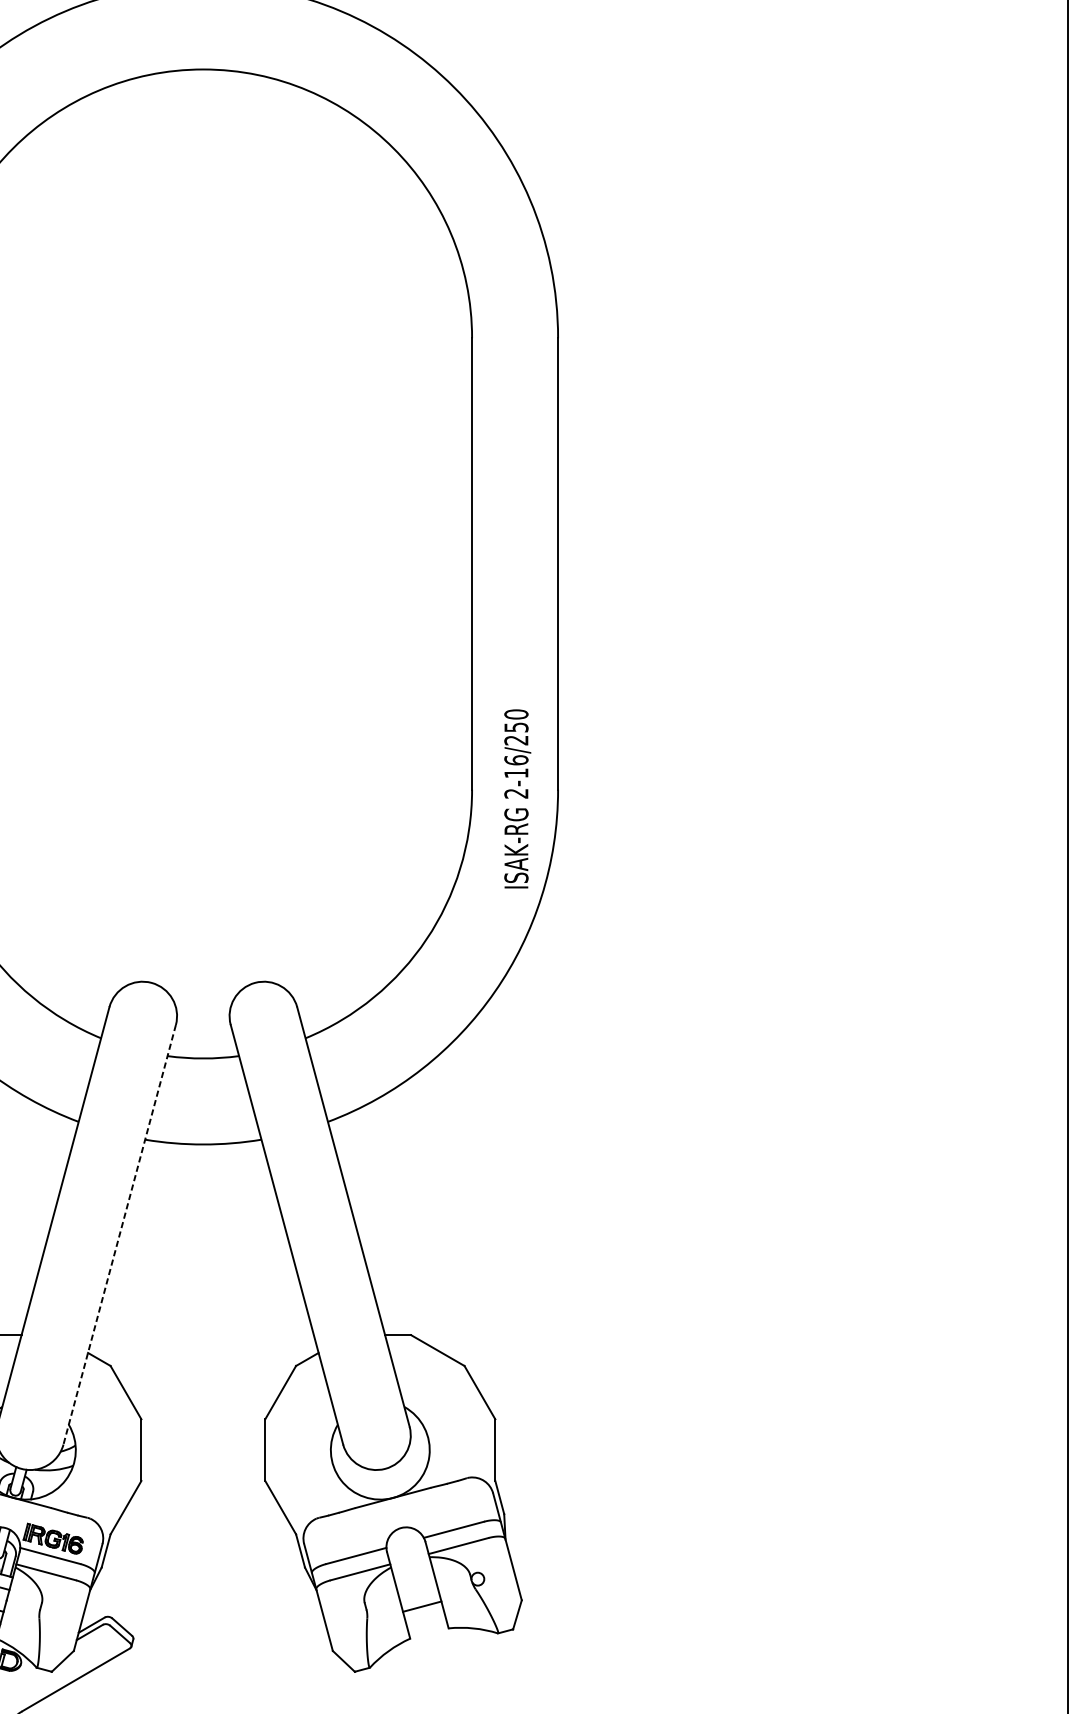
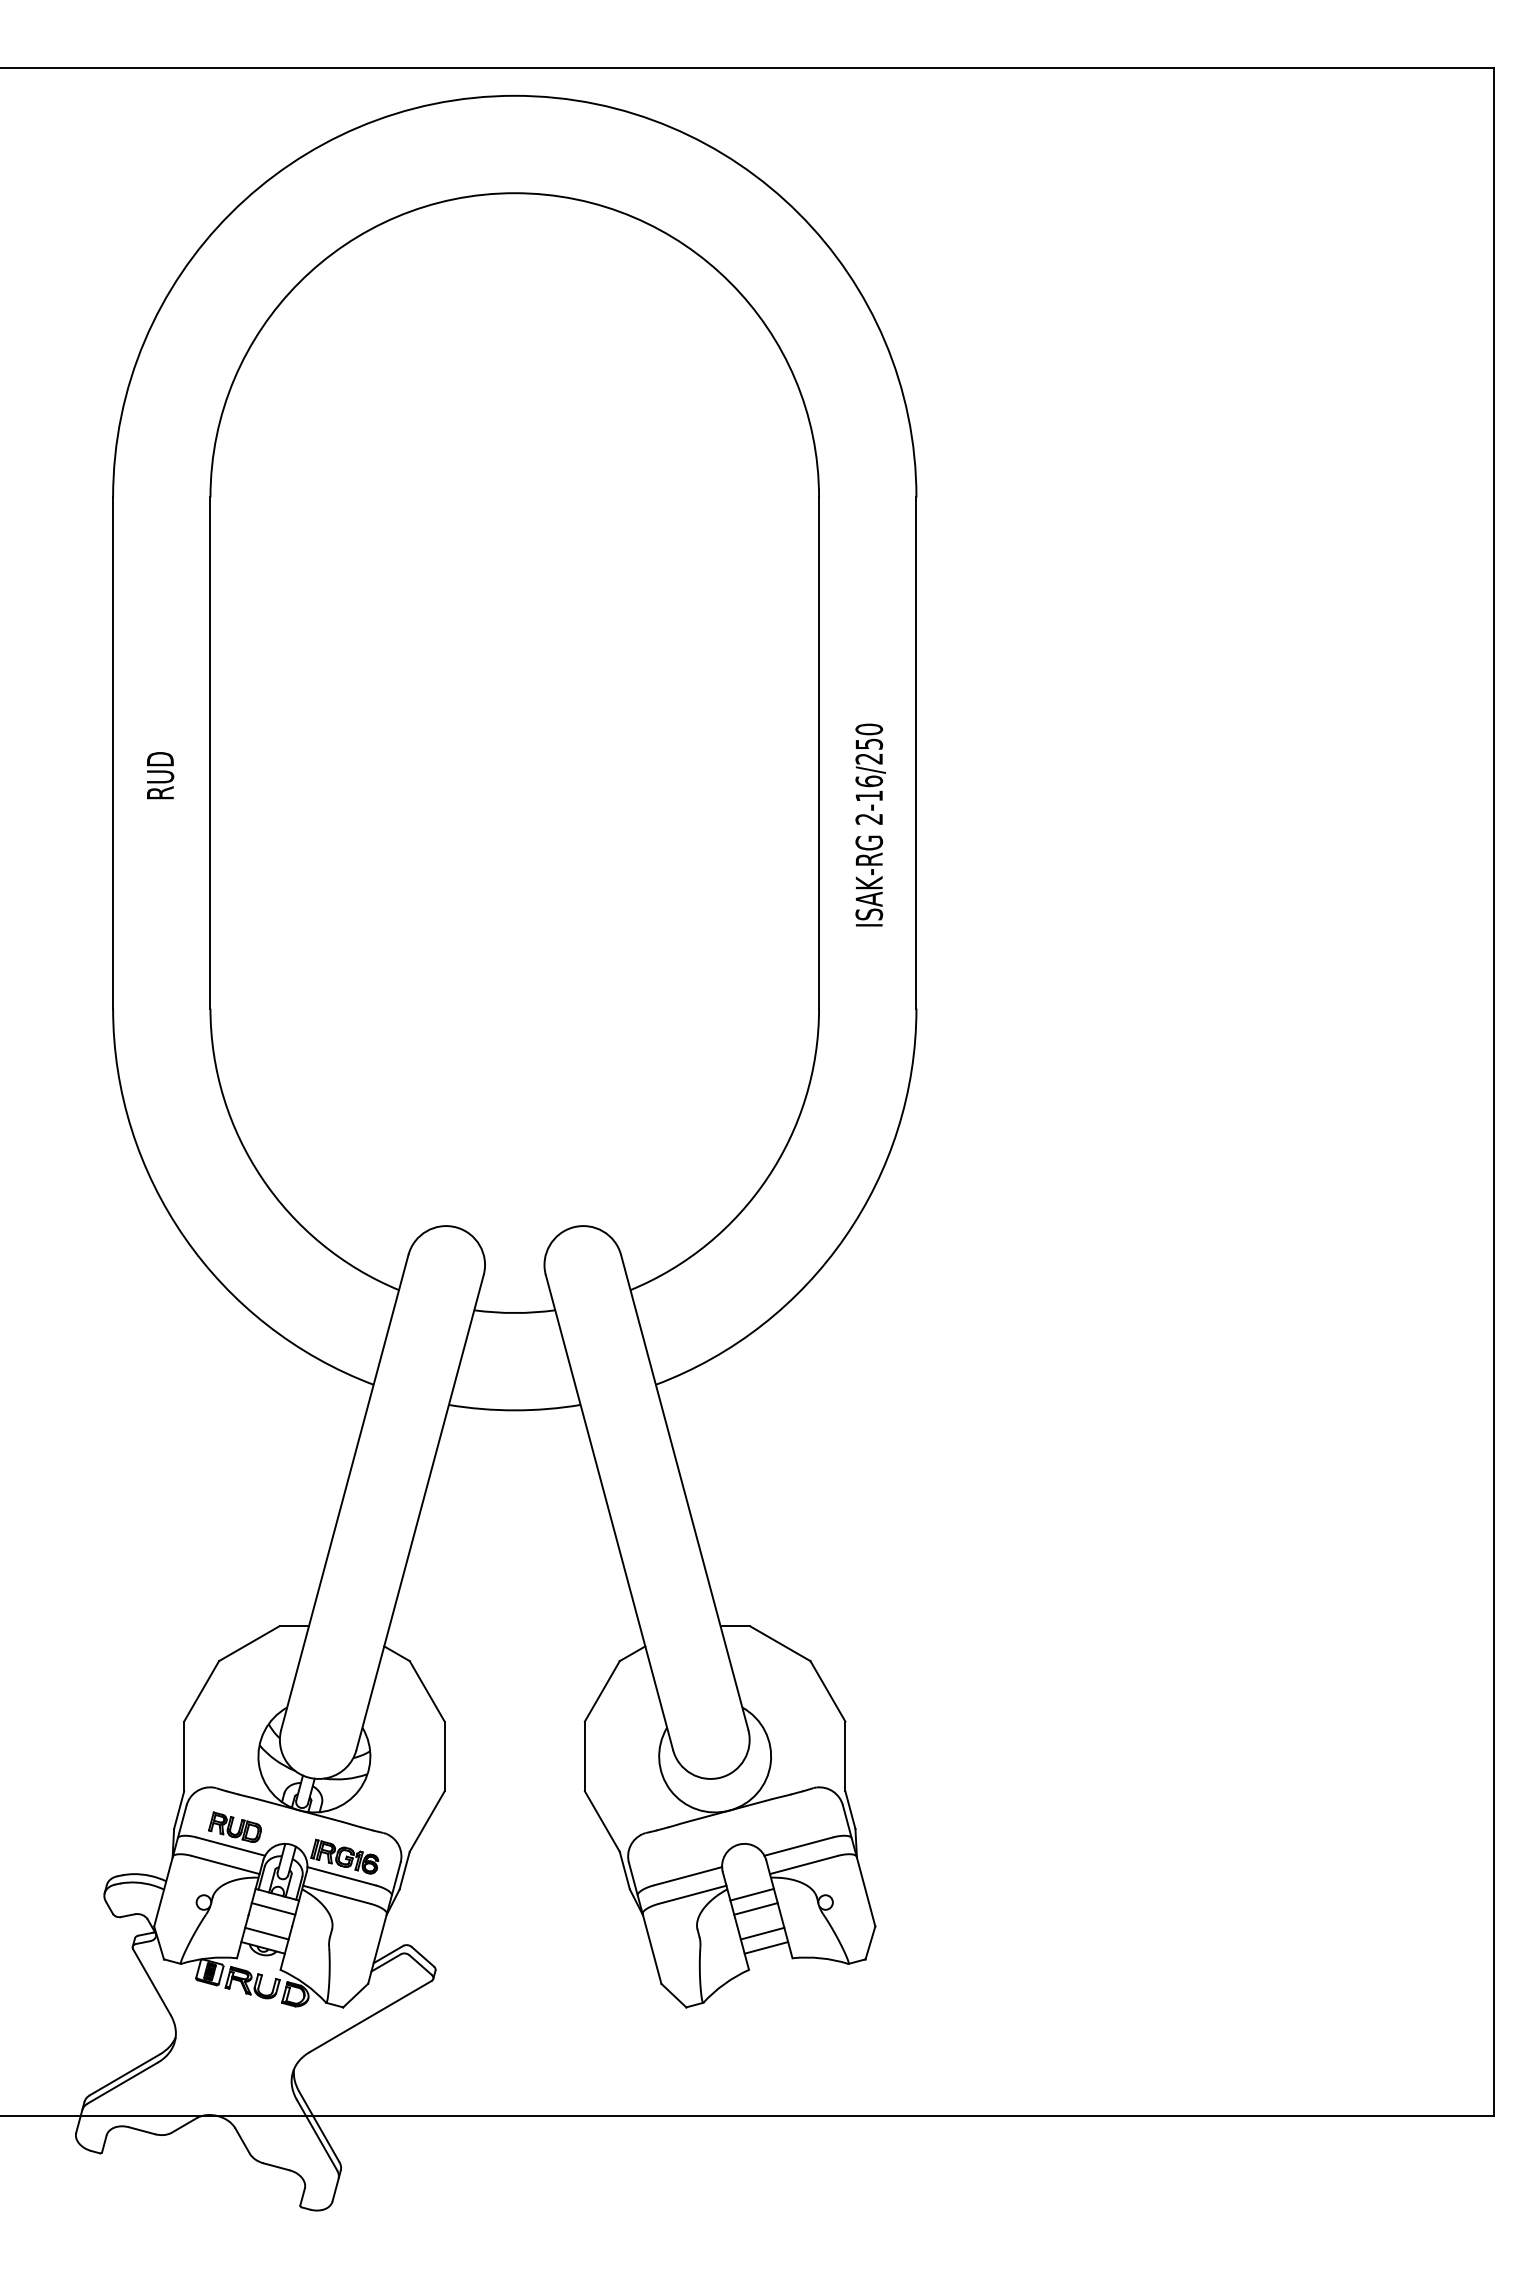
text: (517, 798) -> (870, 824), moved
line: (120, 1234) -> (420, 1512), dashed -> solid
line: (412, 1572) -> (751, 1894), added
line: (415, 1584) -> (755, 1908), added
line: (425, 1618) -> (766, 1947), added

